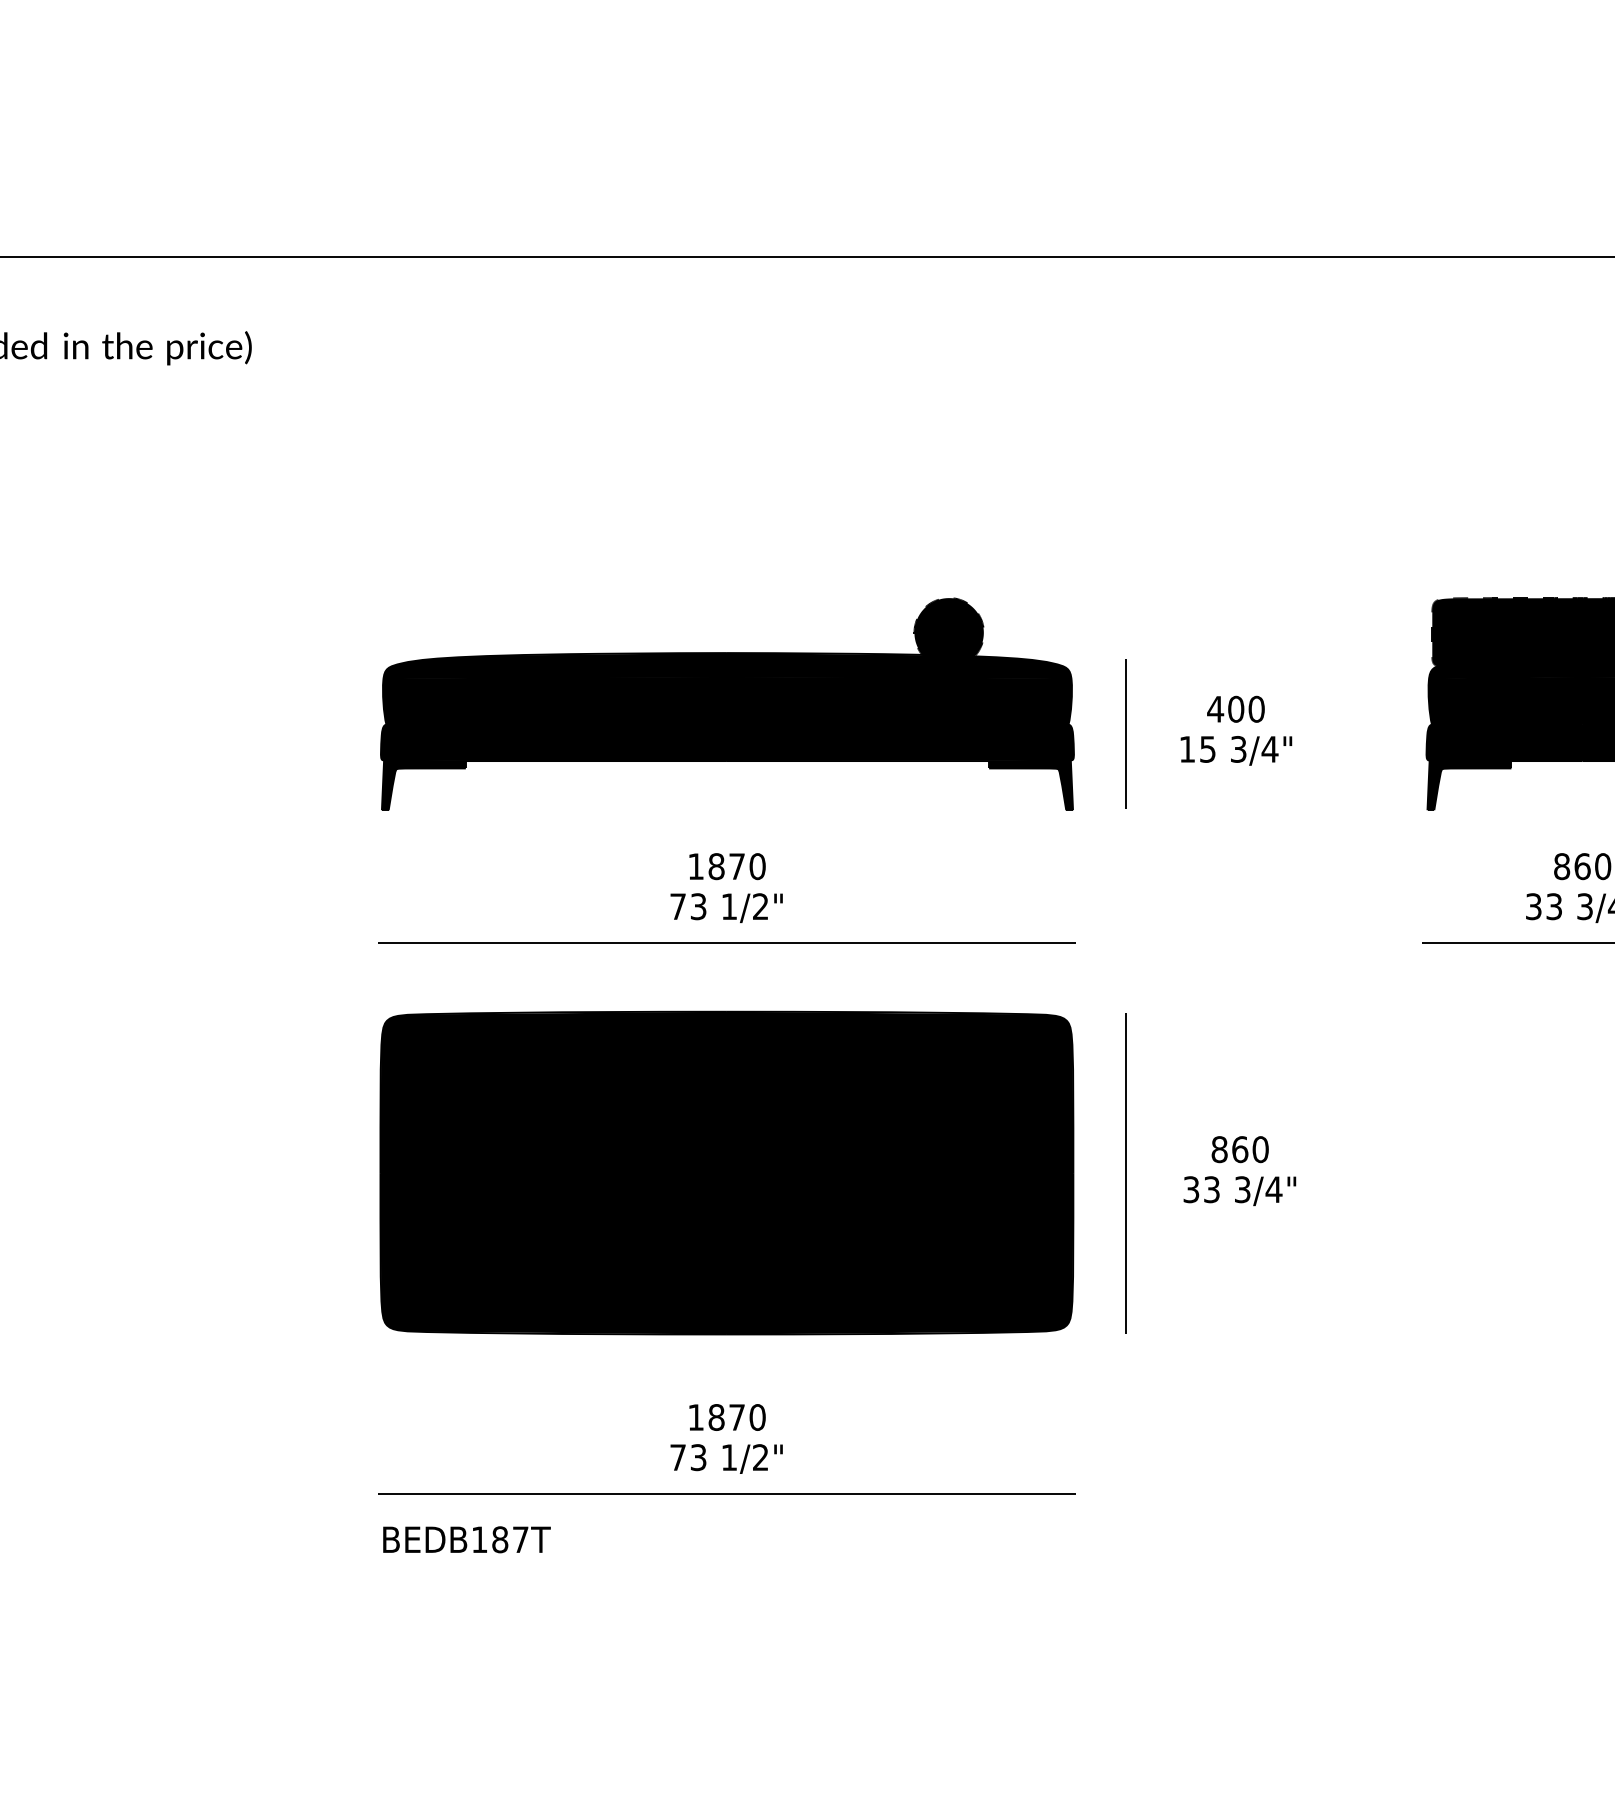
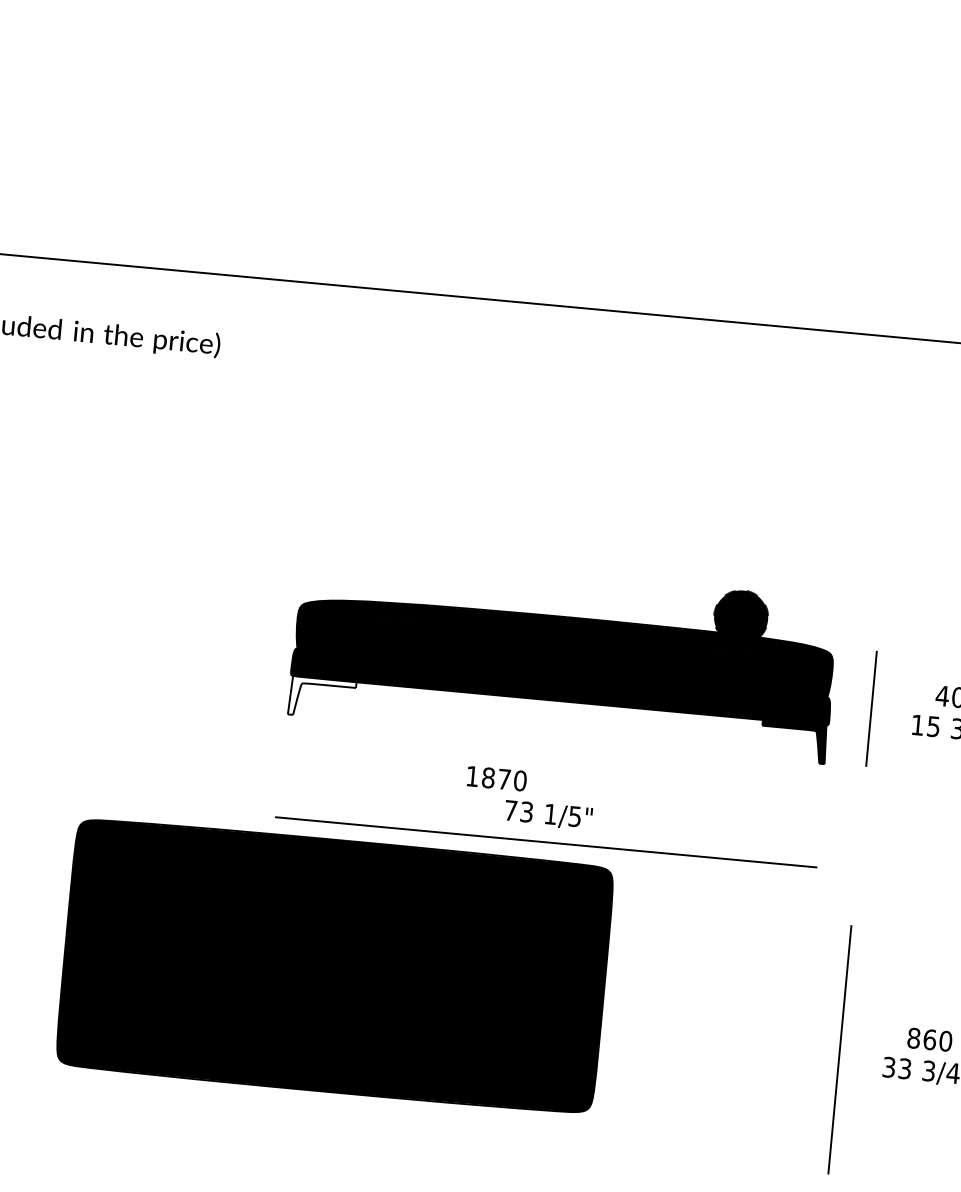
fill: (423, 785) -> (321, 698), removed
text: (727, 866) -> (496, 778), moved
text: (760, 906) -> (574, 816), 1/2" -> 1/5"
part: (726, 1172) -> (334, 965), moved

